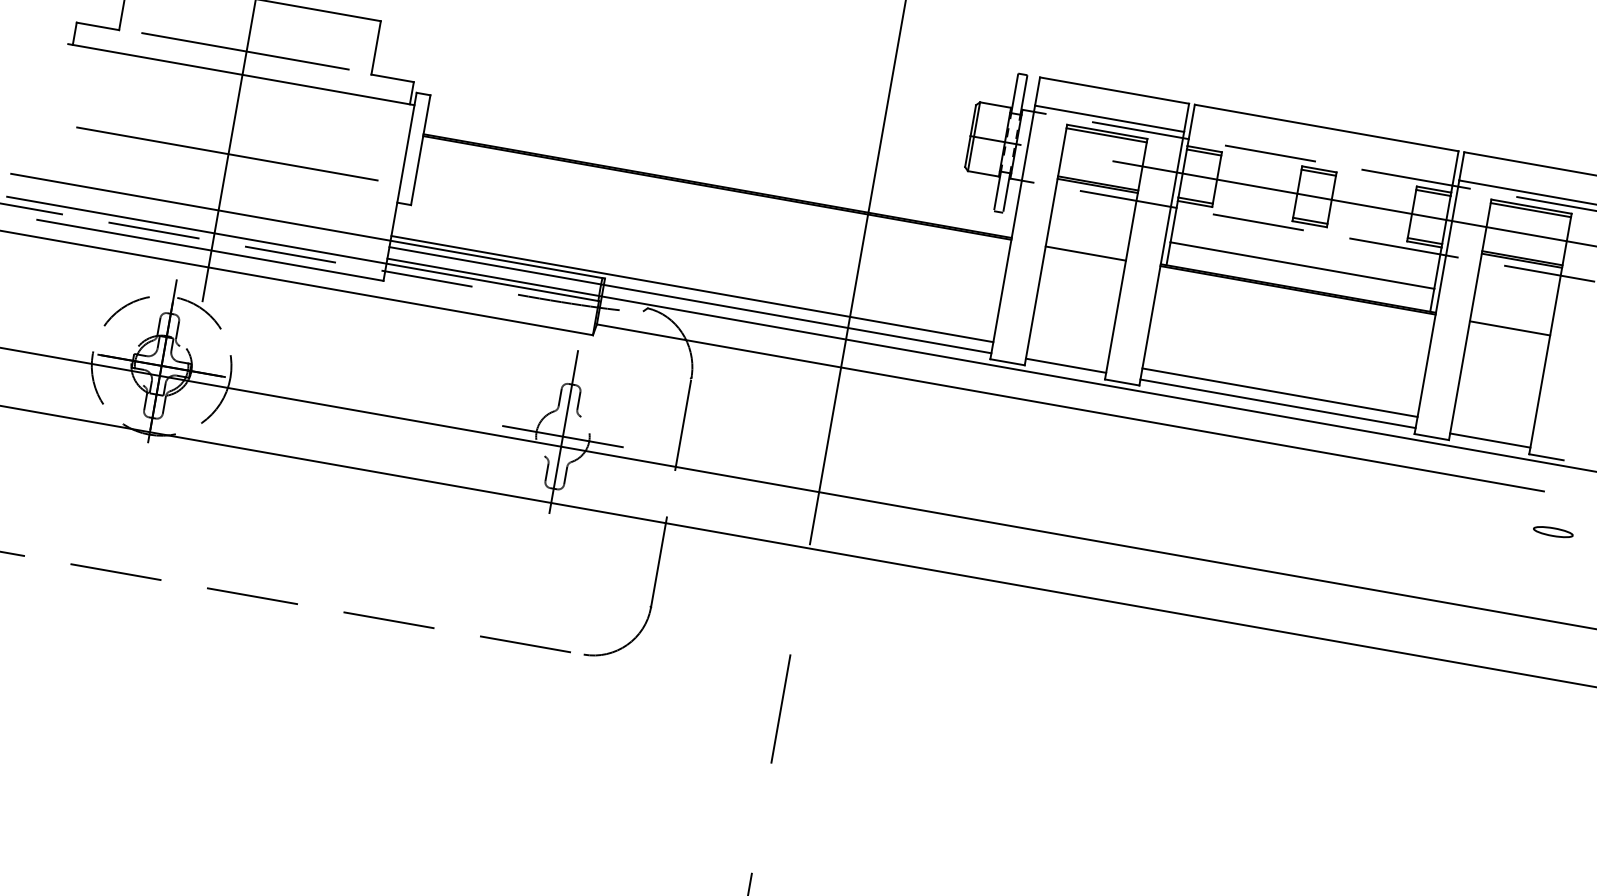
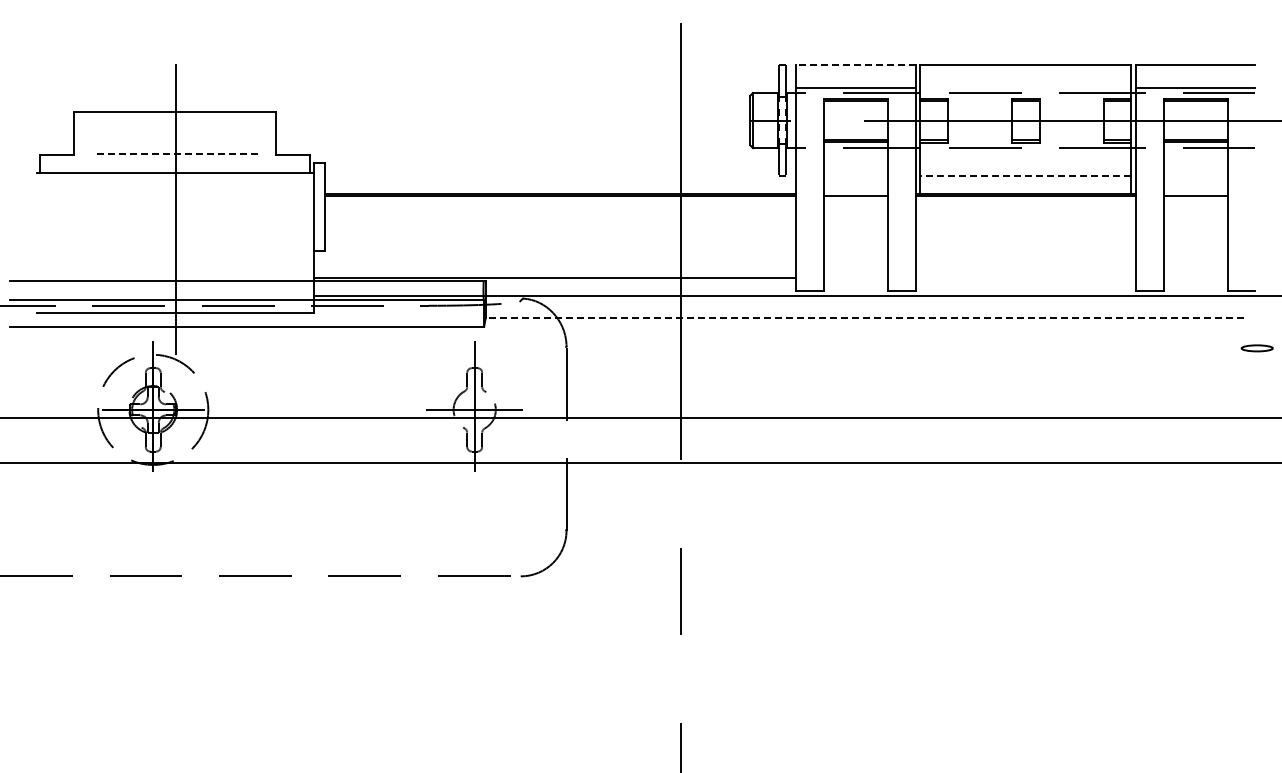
line: (245, 51) -> (175, 154), solid -> dashed
line: (1114, 90) -> (855, 65), solid -> dashed
line: (226, 154) -> (174, 236), removed
line: (1302, 265) -> (1025, 175), solid -> dashed
line: (689, 300) -> (554, 286), removed
line: (1065, 365) -> (855, 285), removed
line: (1279, 392) -> (1025, 277), removed
line: (1277, 403) -> (1025, 286), removed
line: (1069, 408) -> (864, 318), solid -> dashed
line: (1490, 440) -> (1195, 285), removed

